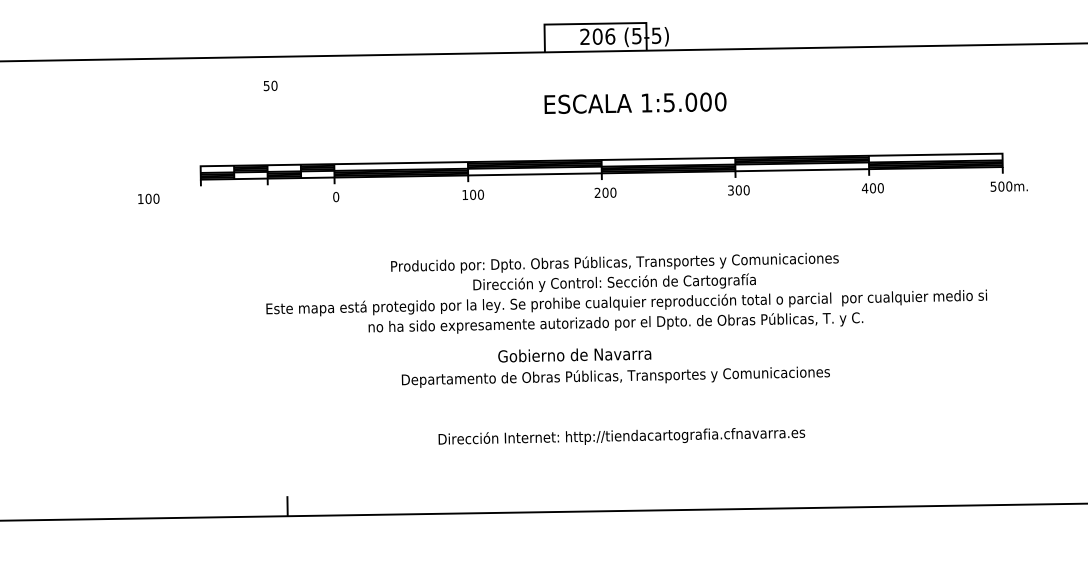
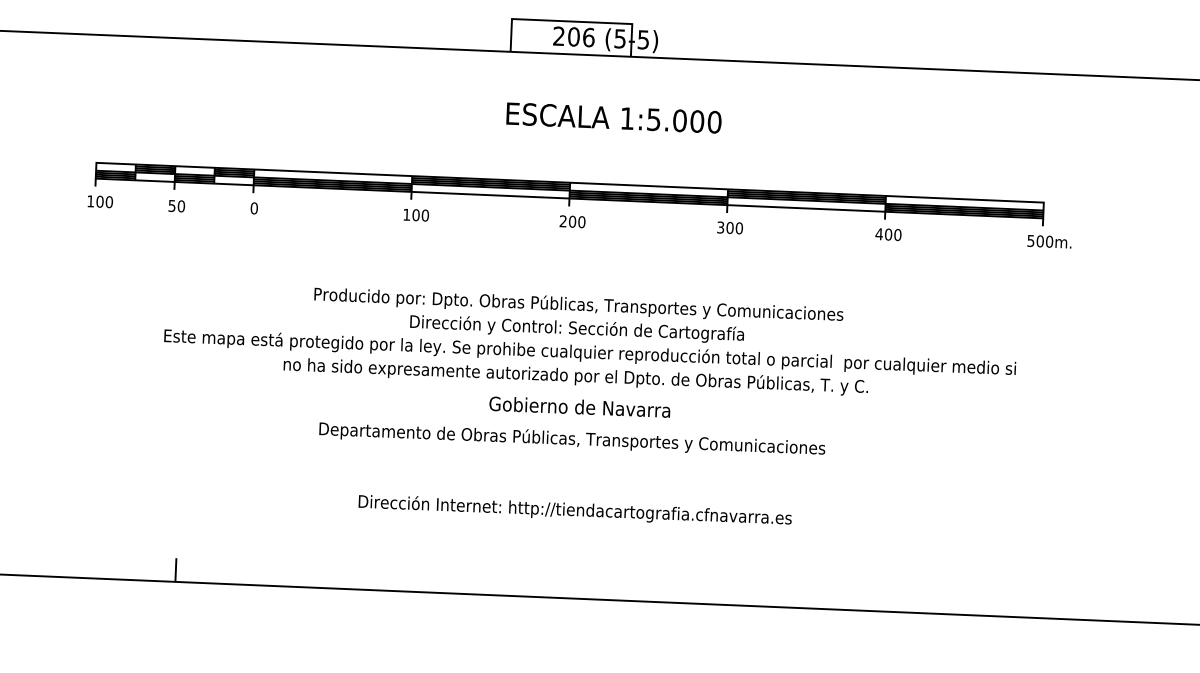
text: (270, 85) -> (176, 205), moved
text: (148, 198) -> (99, 201), moved
text: (574, 355) -> (579, 407), moved

